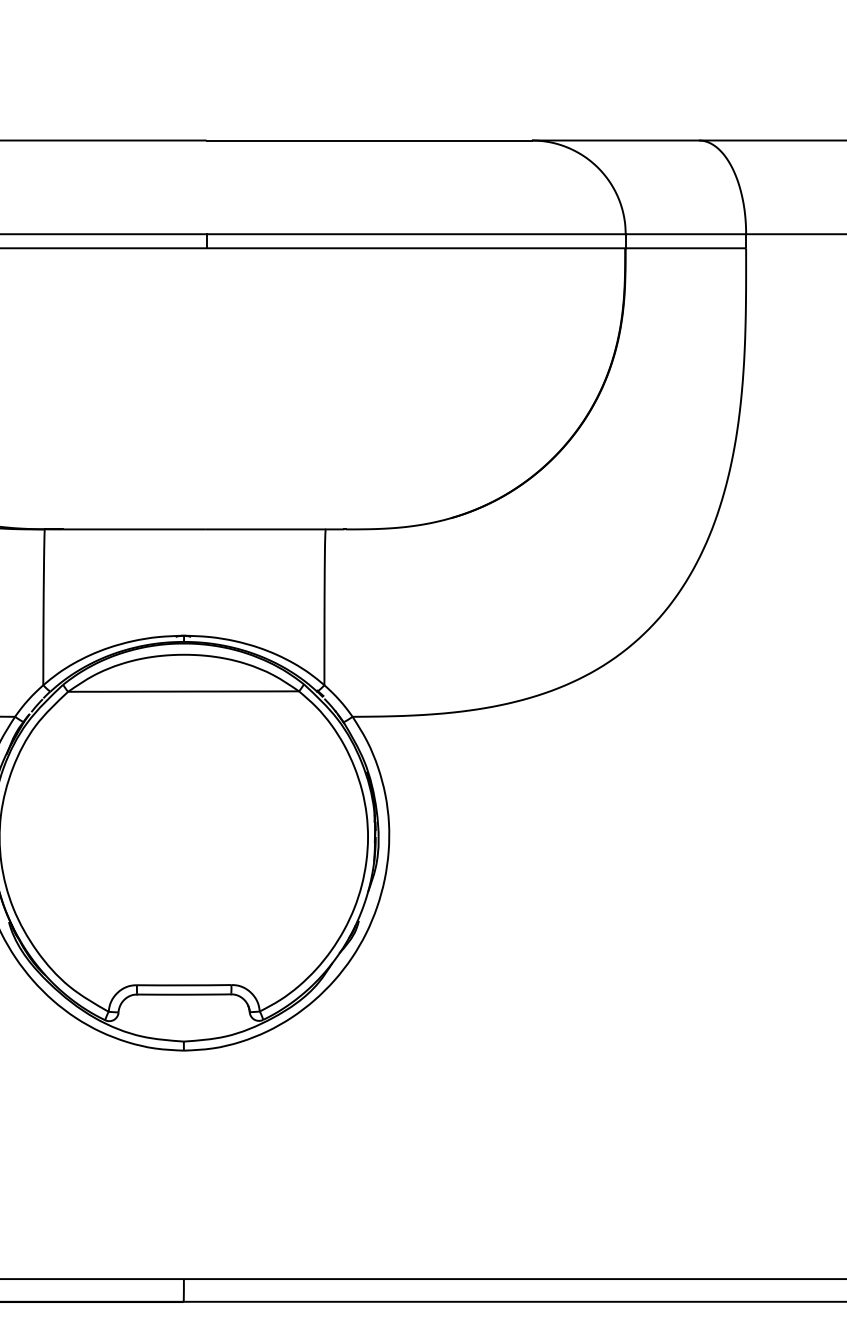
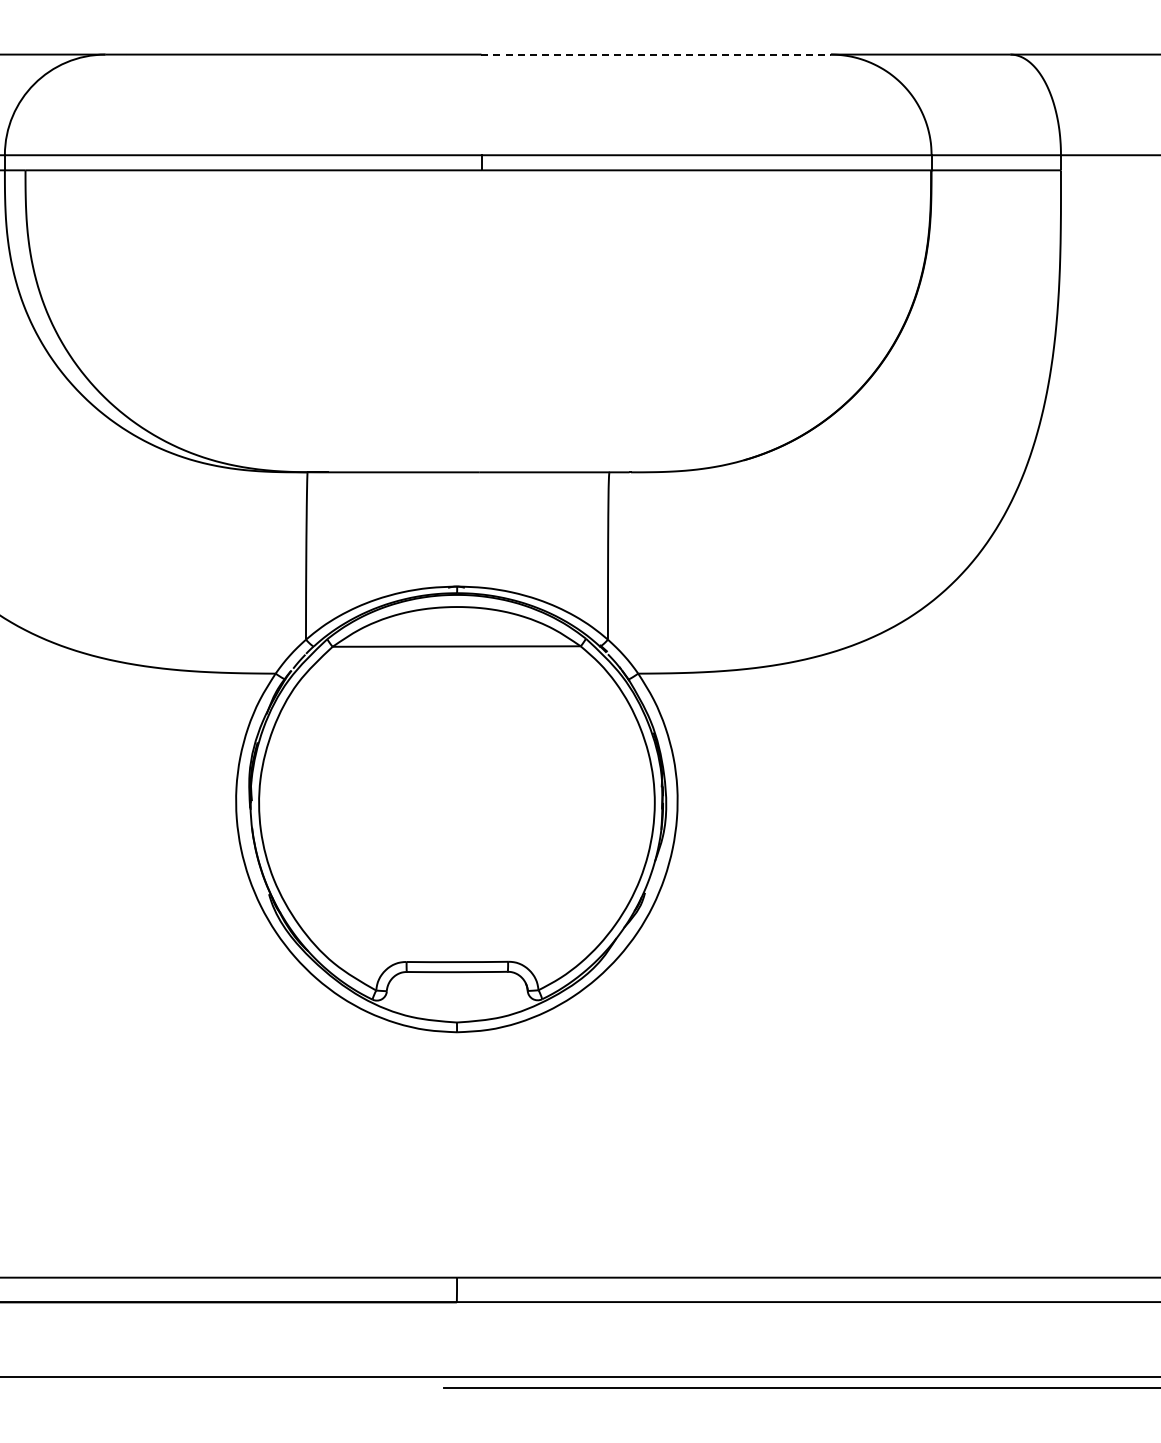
line: (369, 140) -> (656, 54), solid -> dashed

